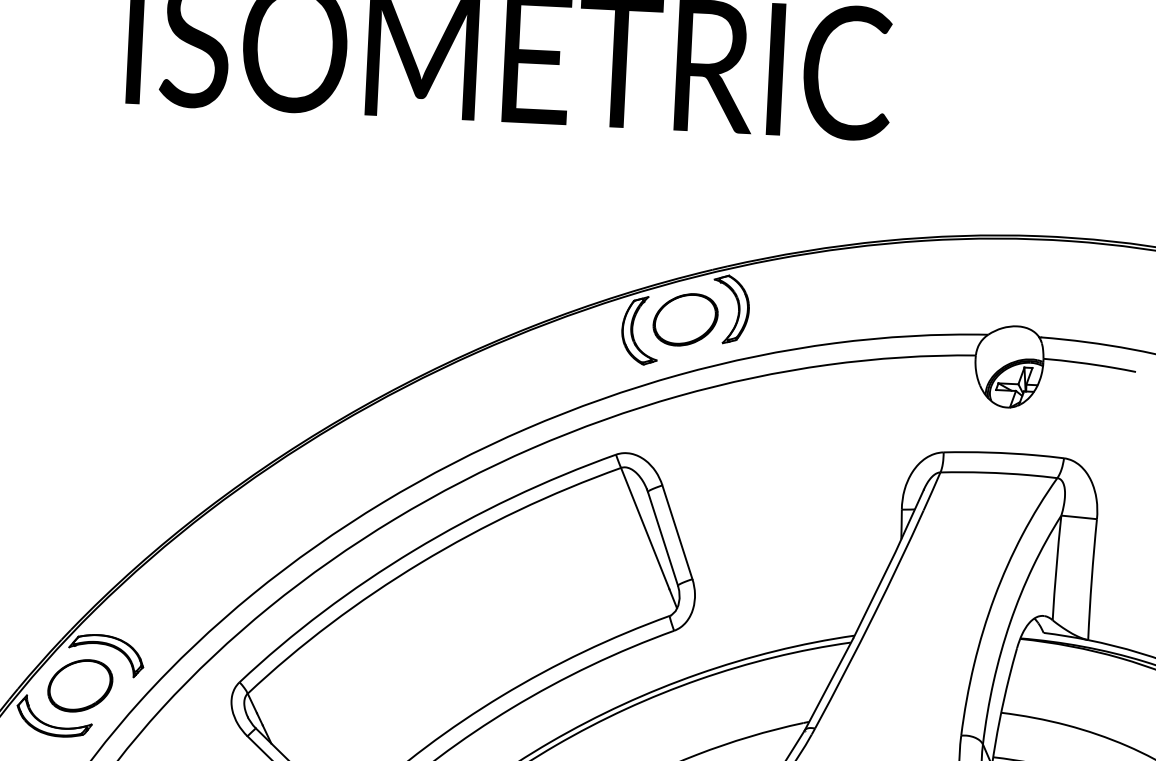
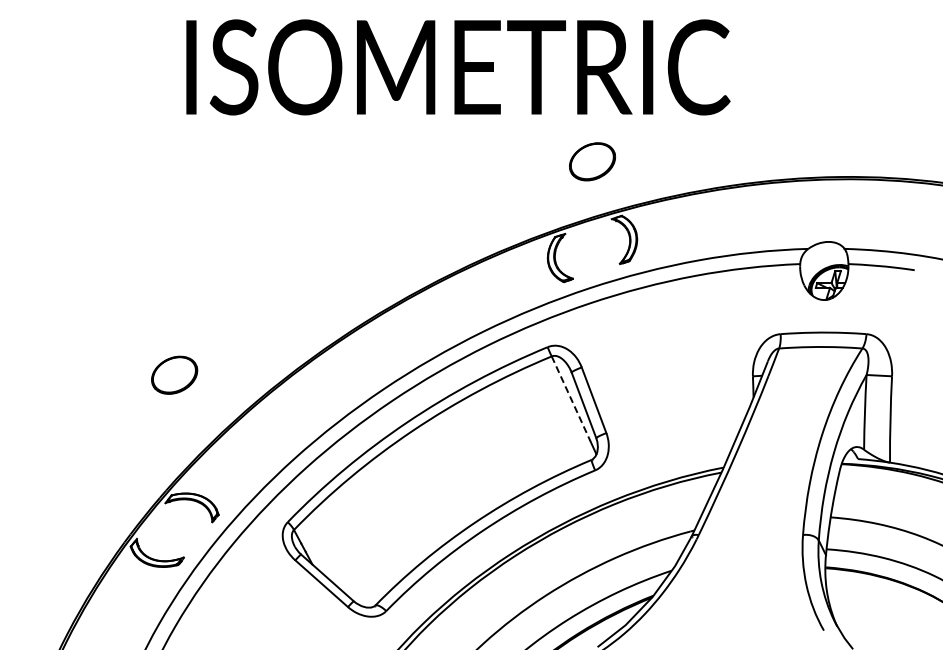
part: (685, 319) -> (592, 161), moved
line: (645, 529) -> (571, 399), solid -> dashed
part: (80, 684) -> (174, 374), moved

